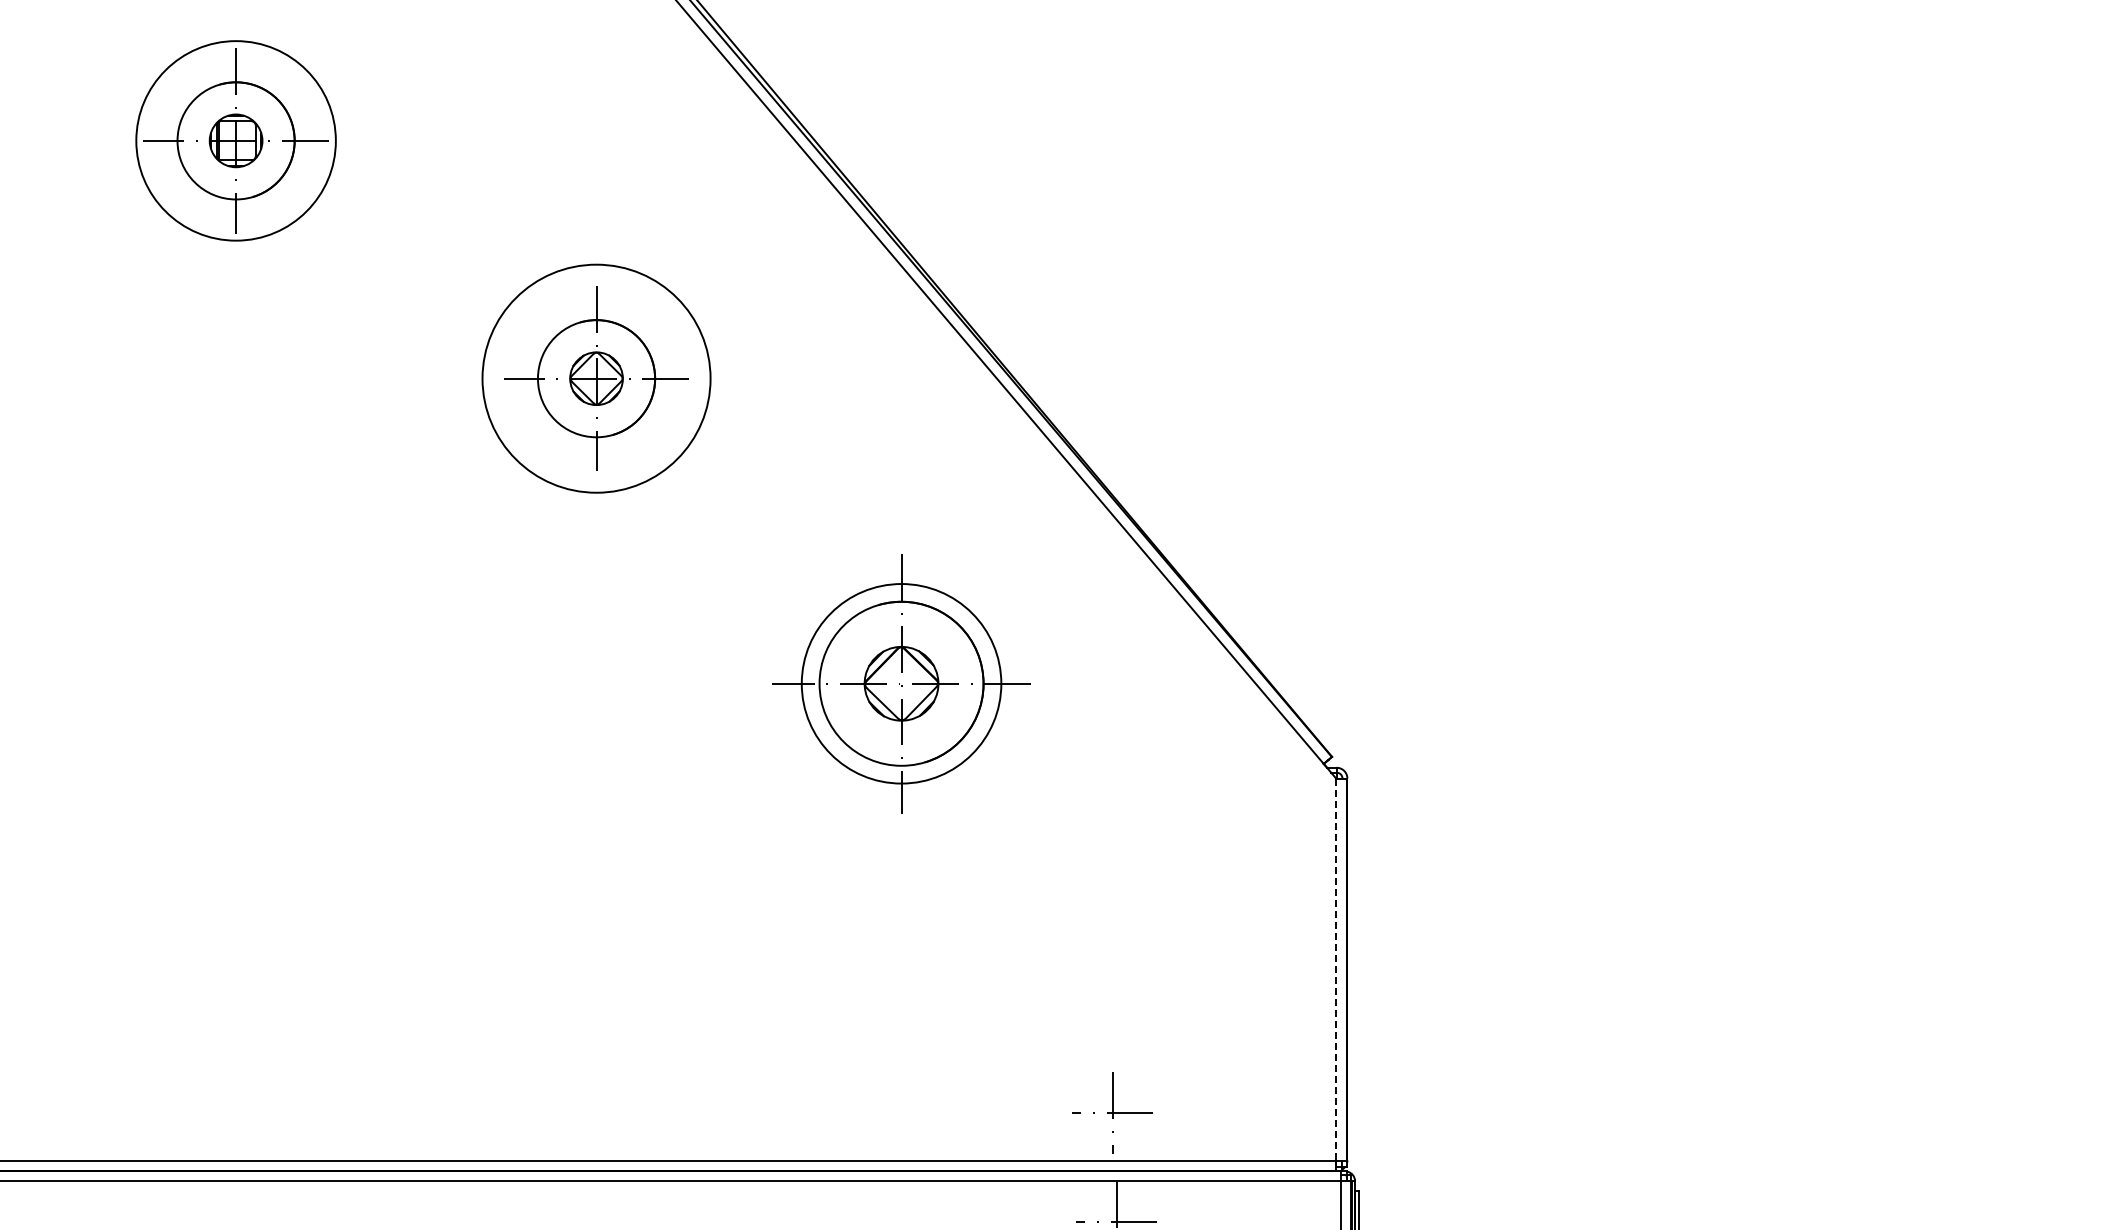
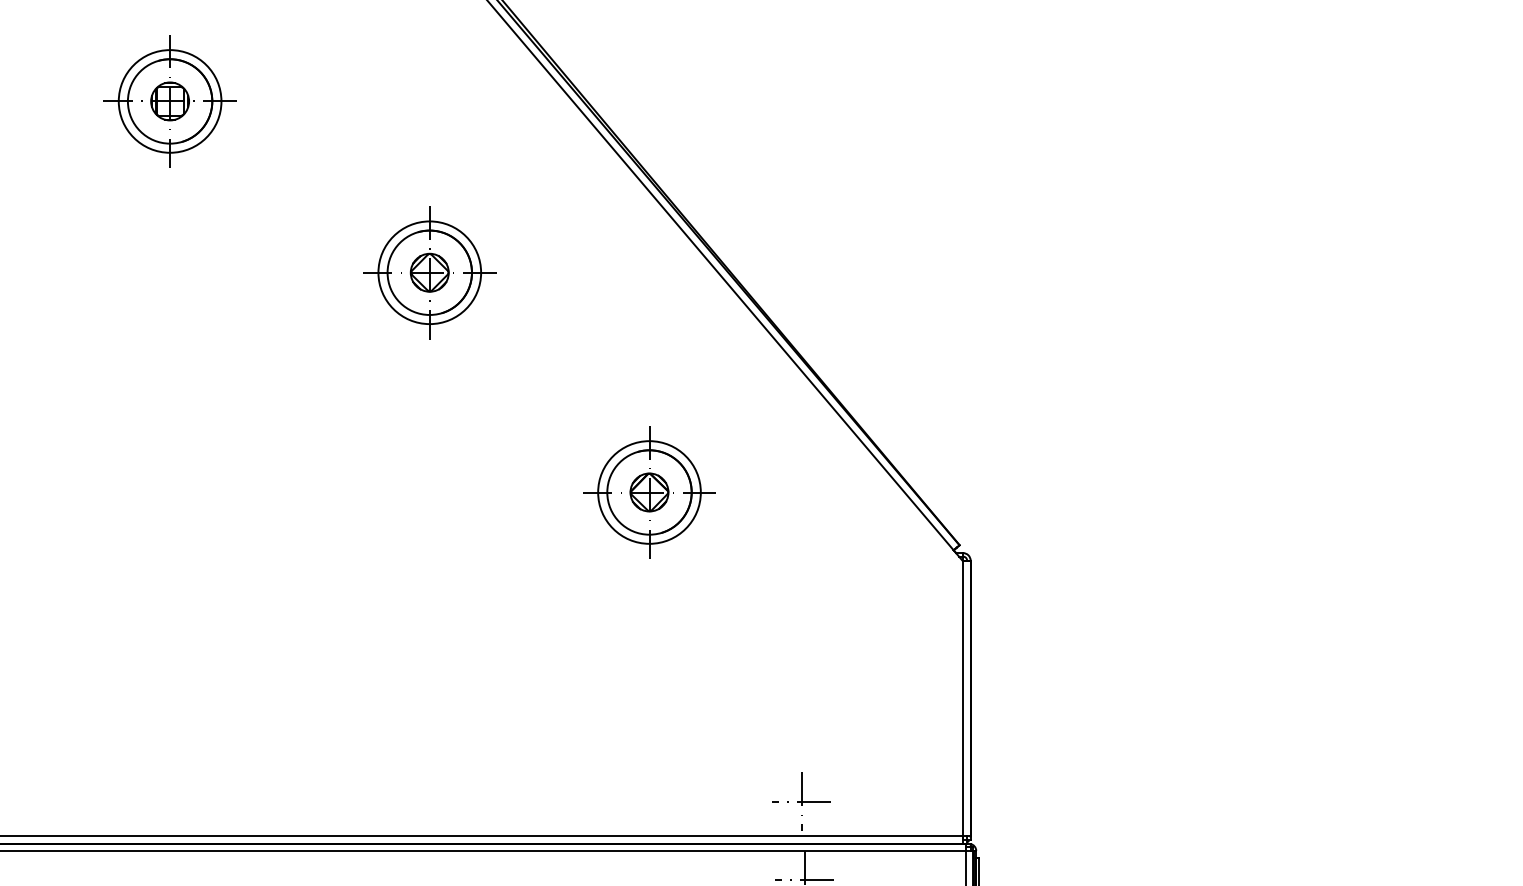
circle: (235, 140) -> (169, 101), size x0.71
circle: (596, 378) -> (429, 272), size x0.62
part: (901, 683) -> (649, 492), size x0.71
line: (1336, 969) -> (962, 698), dashed -> solid

